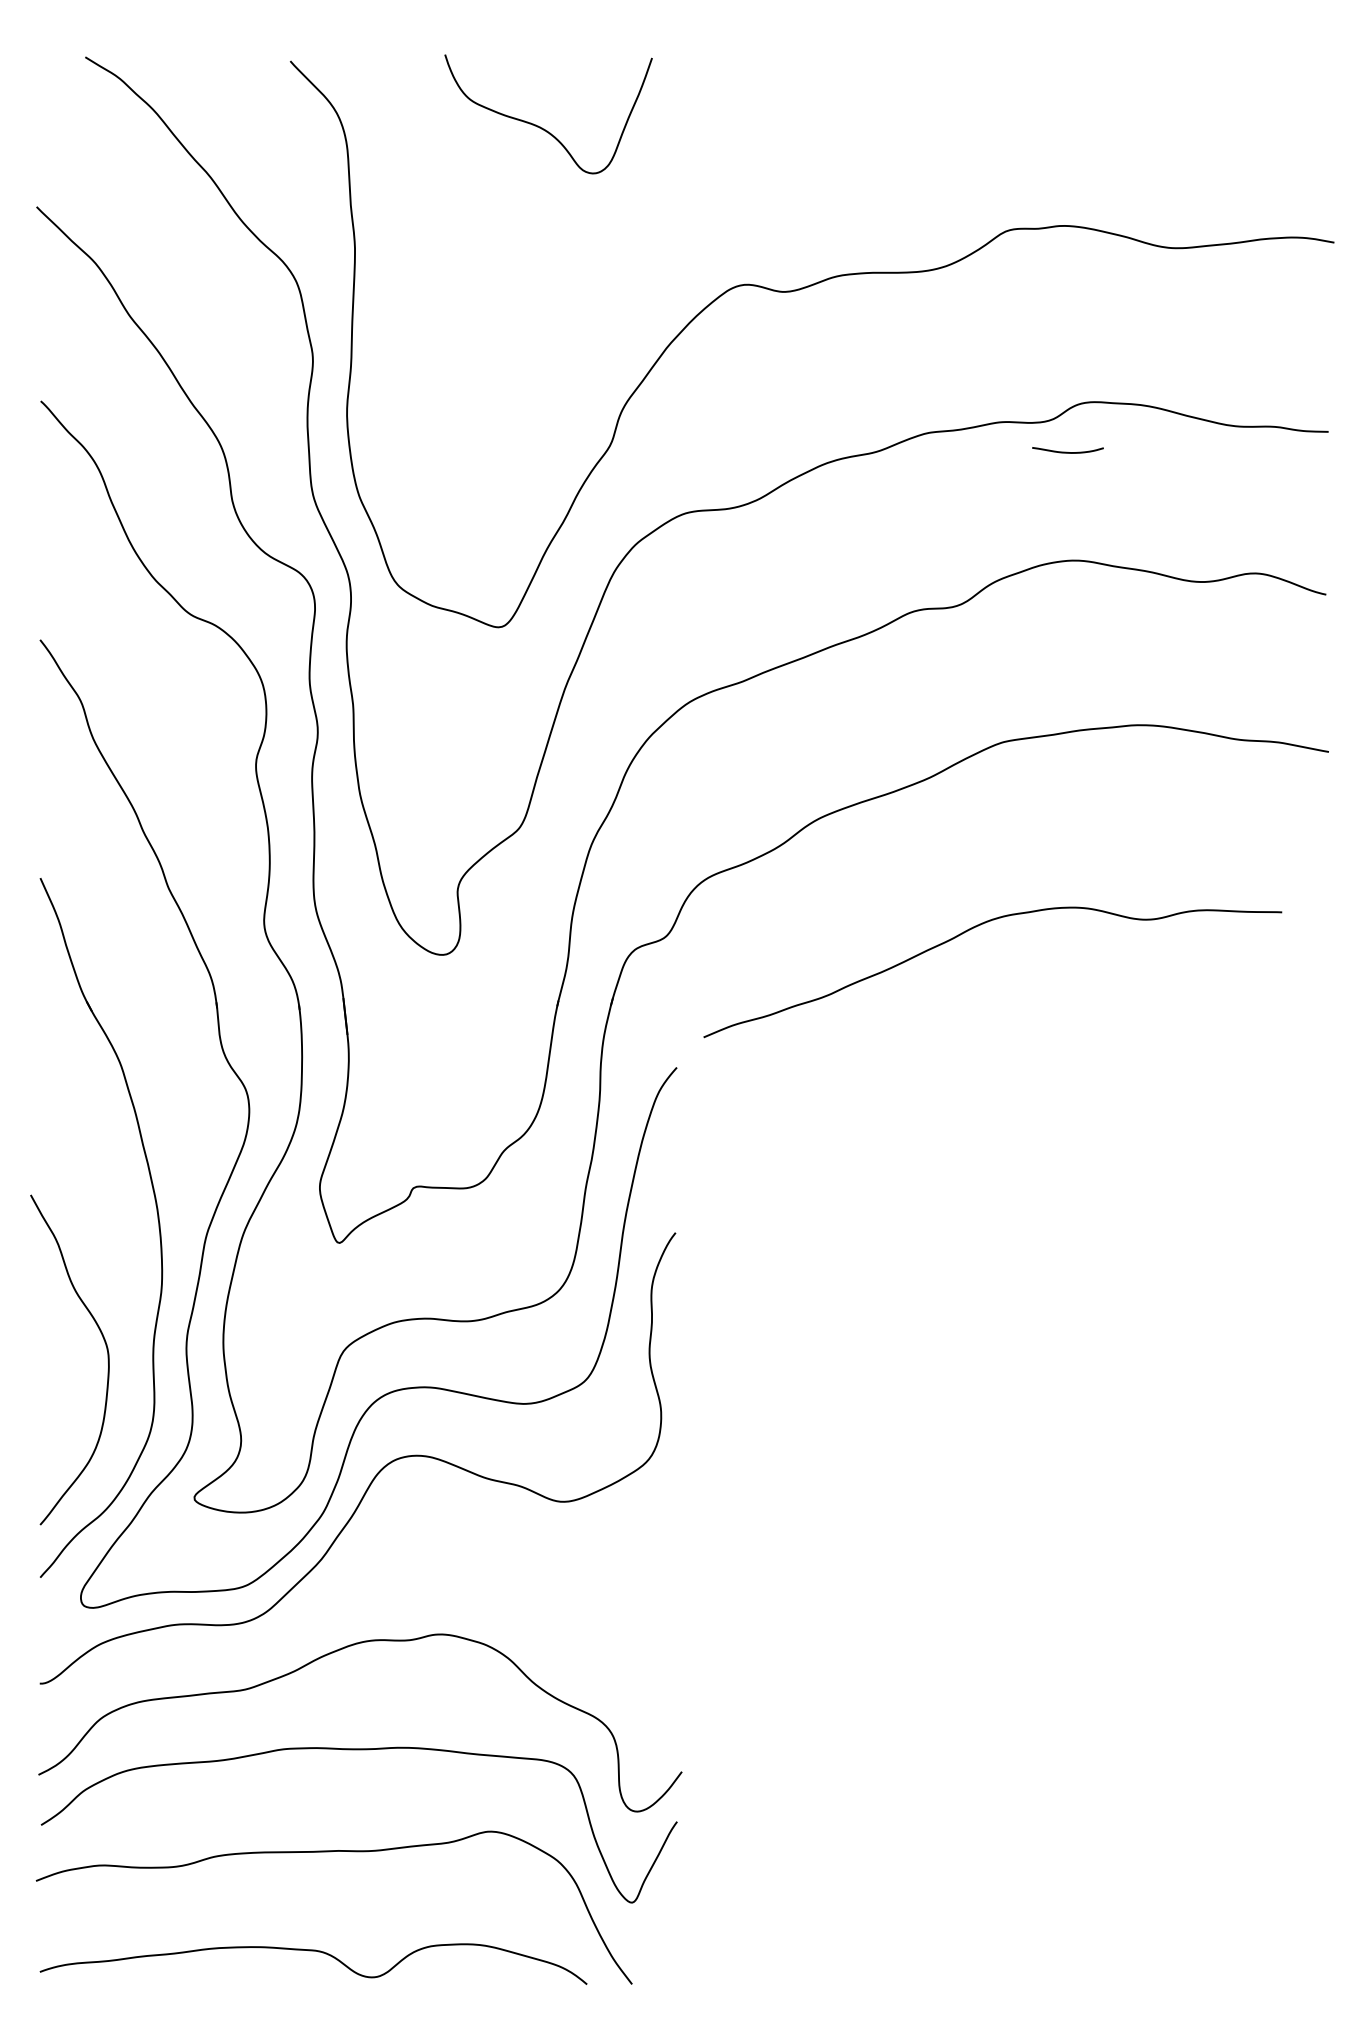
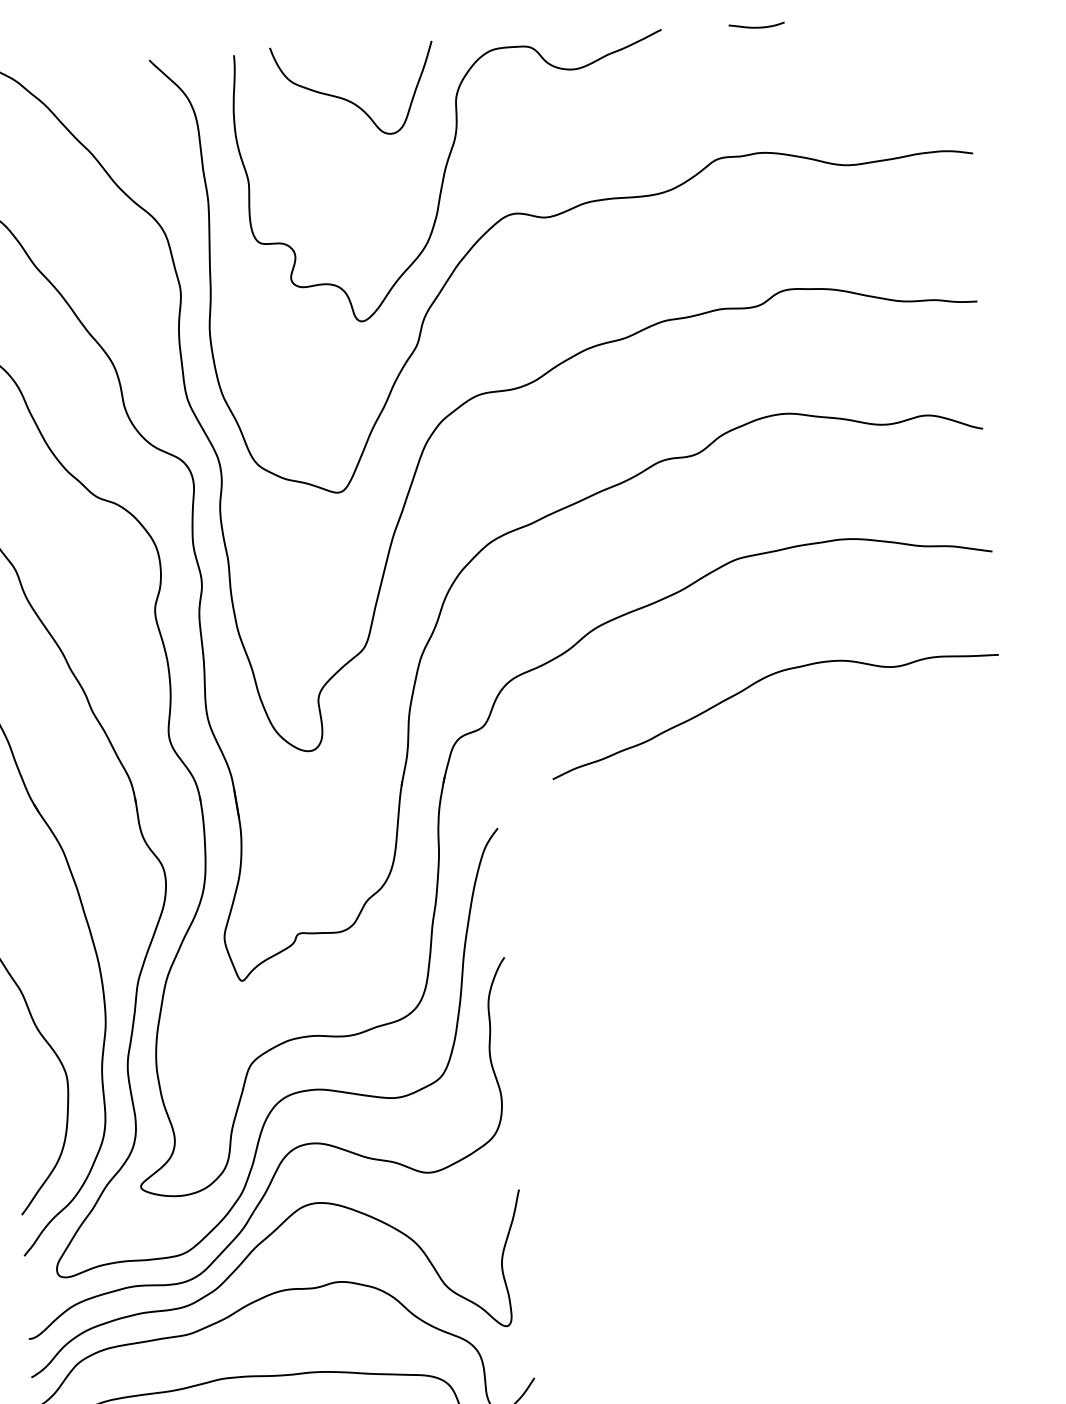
curve: (658, 232) -> (444, 176), added
curve: (1067, 451) -> (756, 26), moved
curve: (970, 930) -> (756, 683), moved
curve: (324, 1596) -> (247, 1257), added

